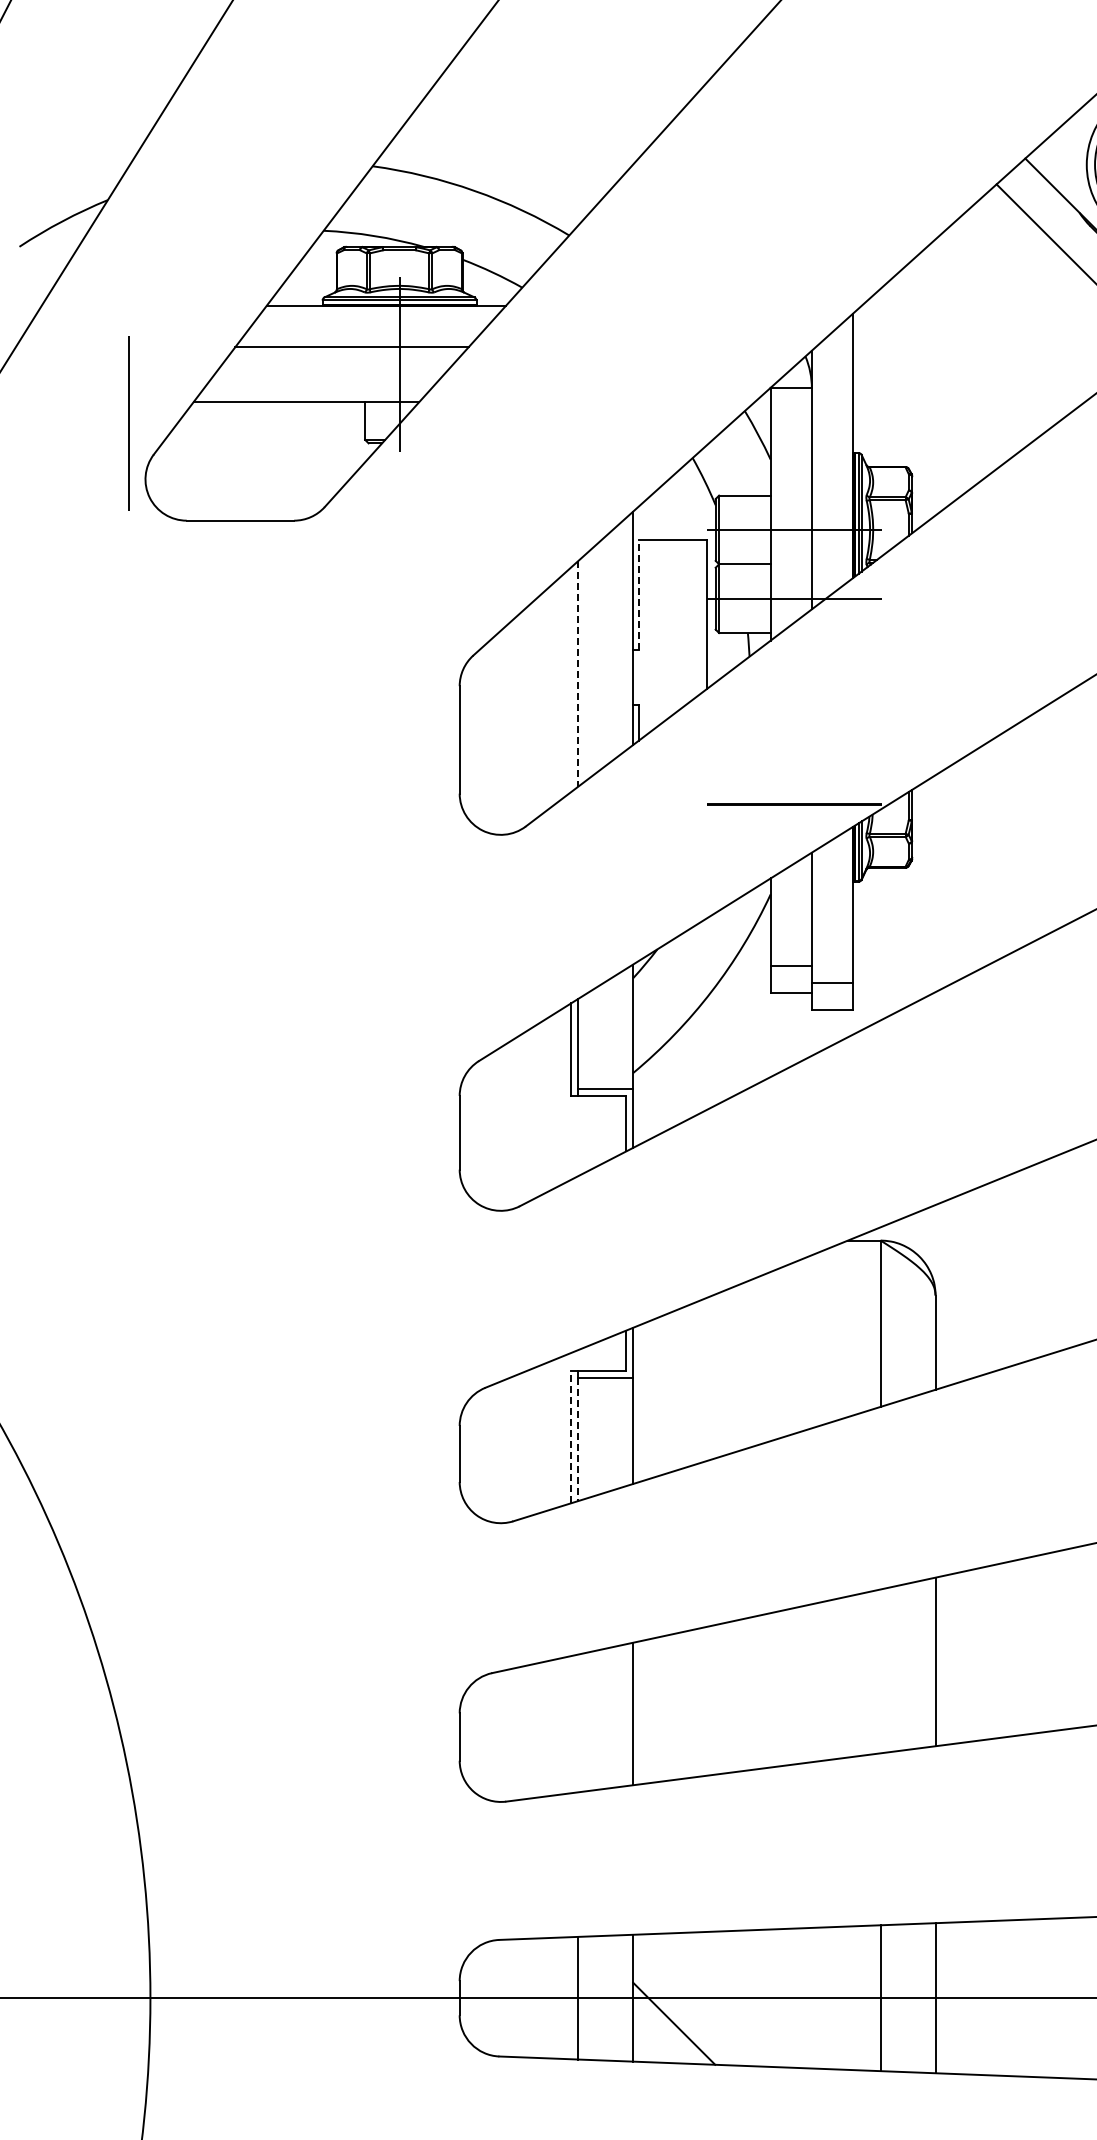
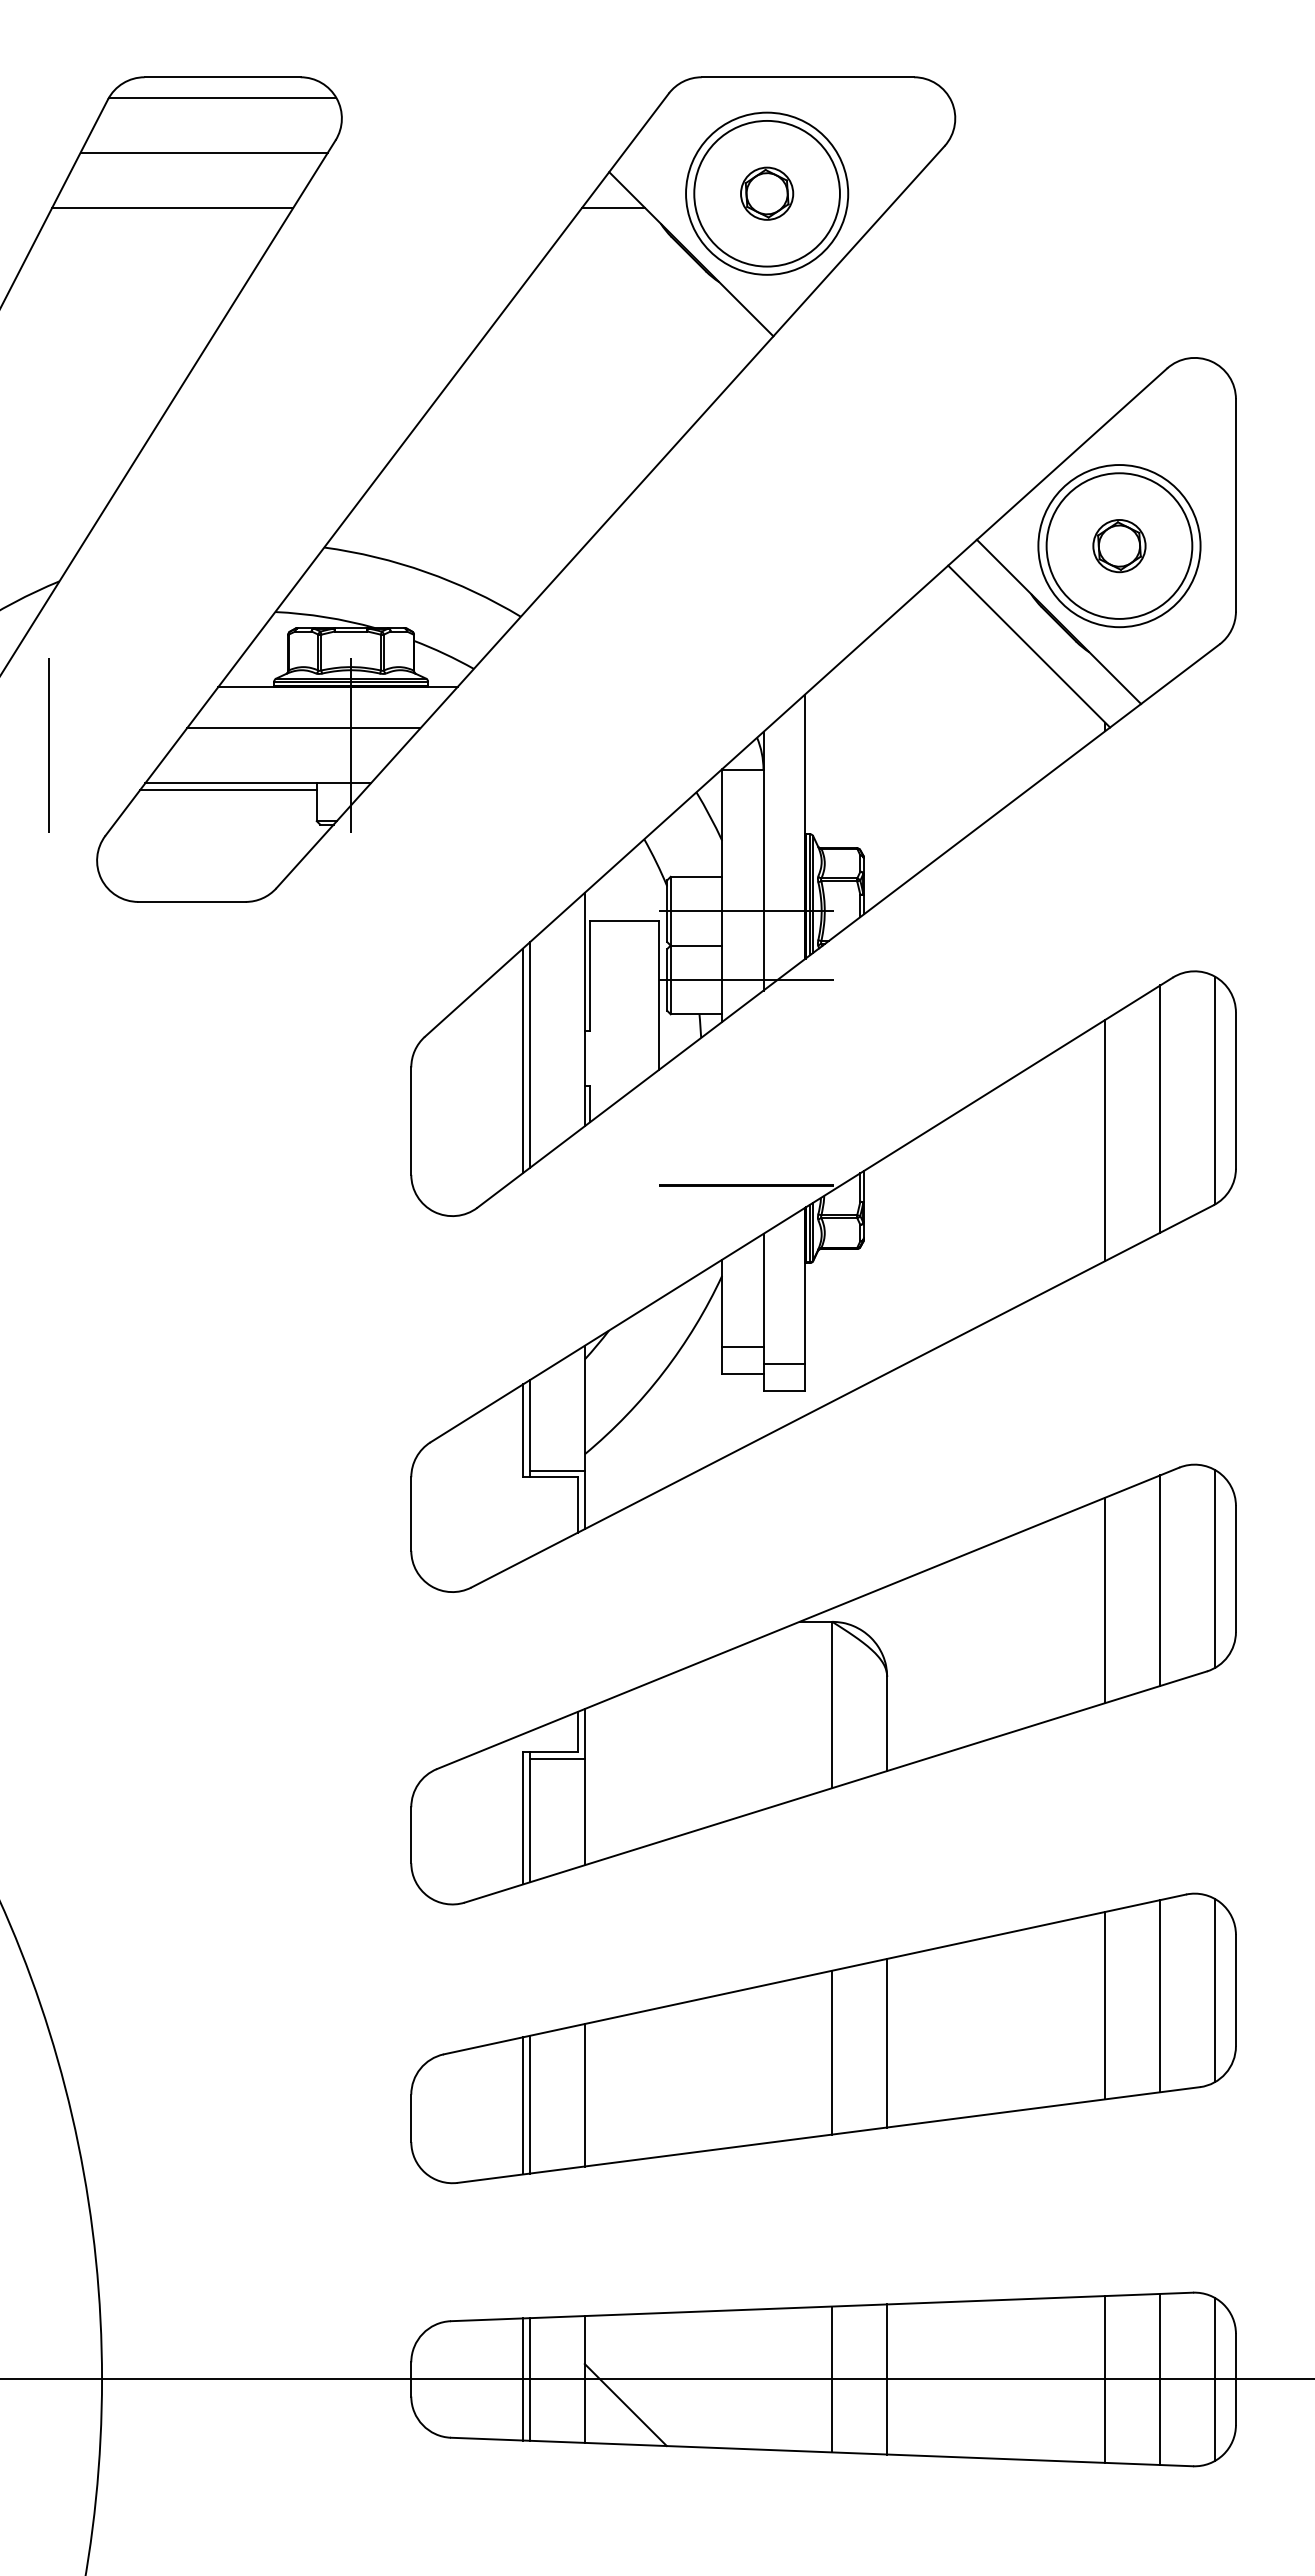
line: (276, 409) -> (228, 790), added
line: (128, 423) -> (48, 745), moved
line: (638, 594) -> (590, 975), dashed -> solid
line: (577, 674) -> (529, 1055), dashed -> solid
line: (570, 679) -> (522, 1060), added
line: (570, 1436) -> (522, 1817), dashed -> solid
line: (577, 1439) -> (529, 1820), dashed -> solid
line: (880, 1671) -> (832, 2052), added
line: (577, 1723) -> (529, 2104), added
line: (570, 1724) -> (522, 2105), added
line: (570, 1998) -> (522, 2379), added

